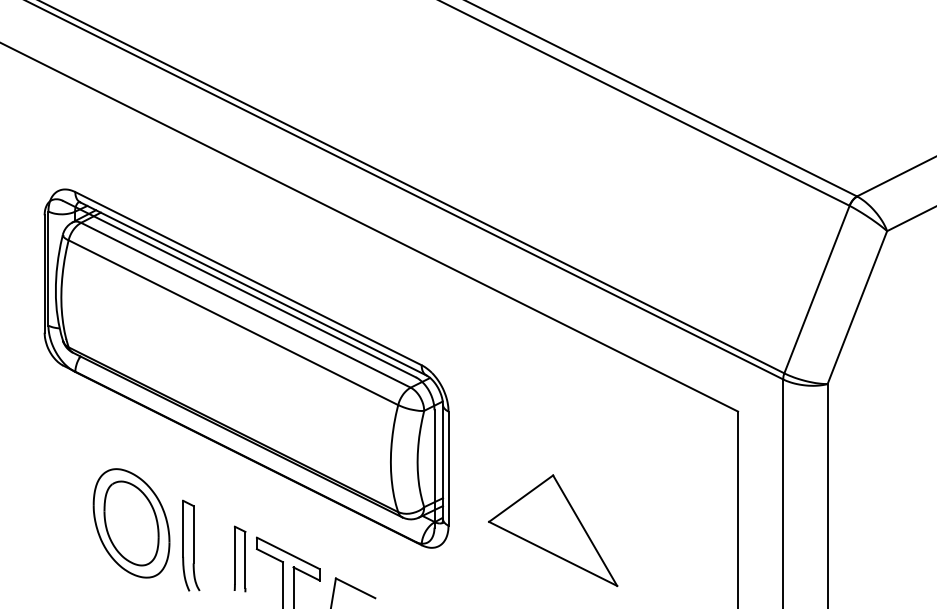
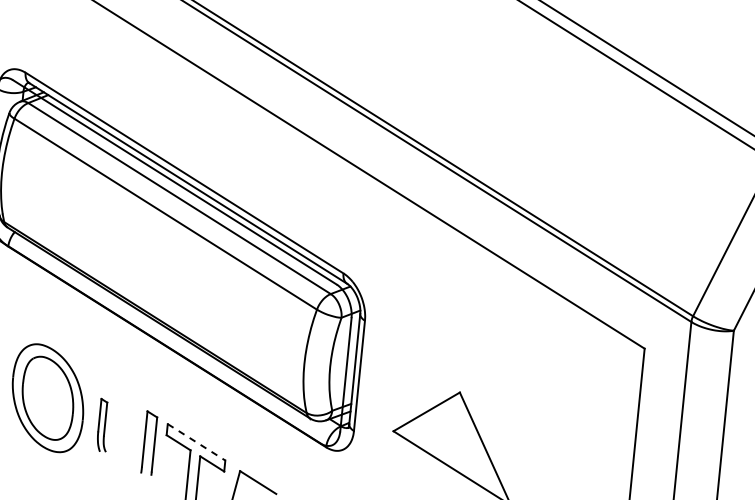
part: (191, 545) -> (103, 425), size x0.6
line: (288, 553) -> (196, 442), solid -> dashed

